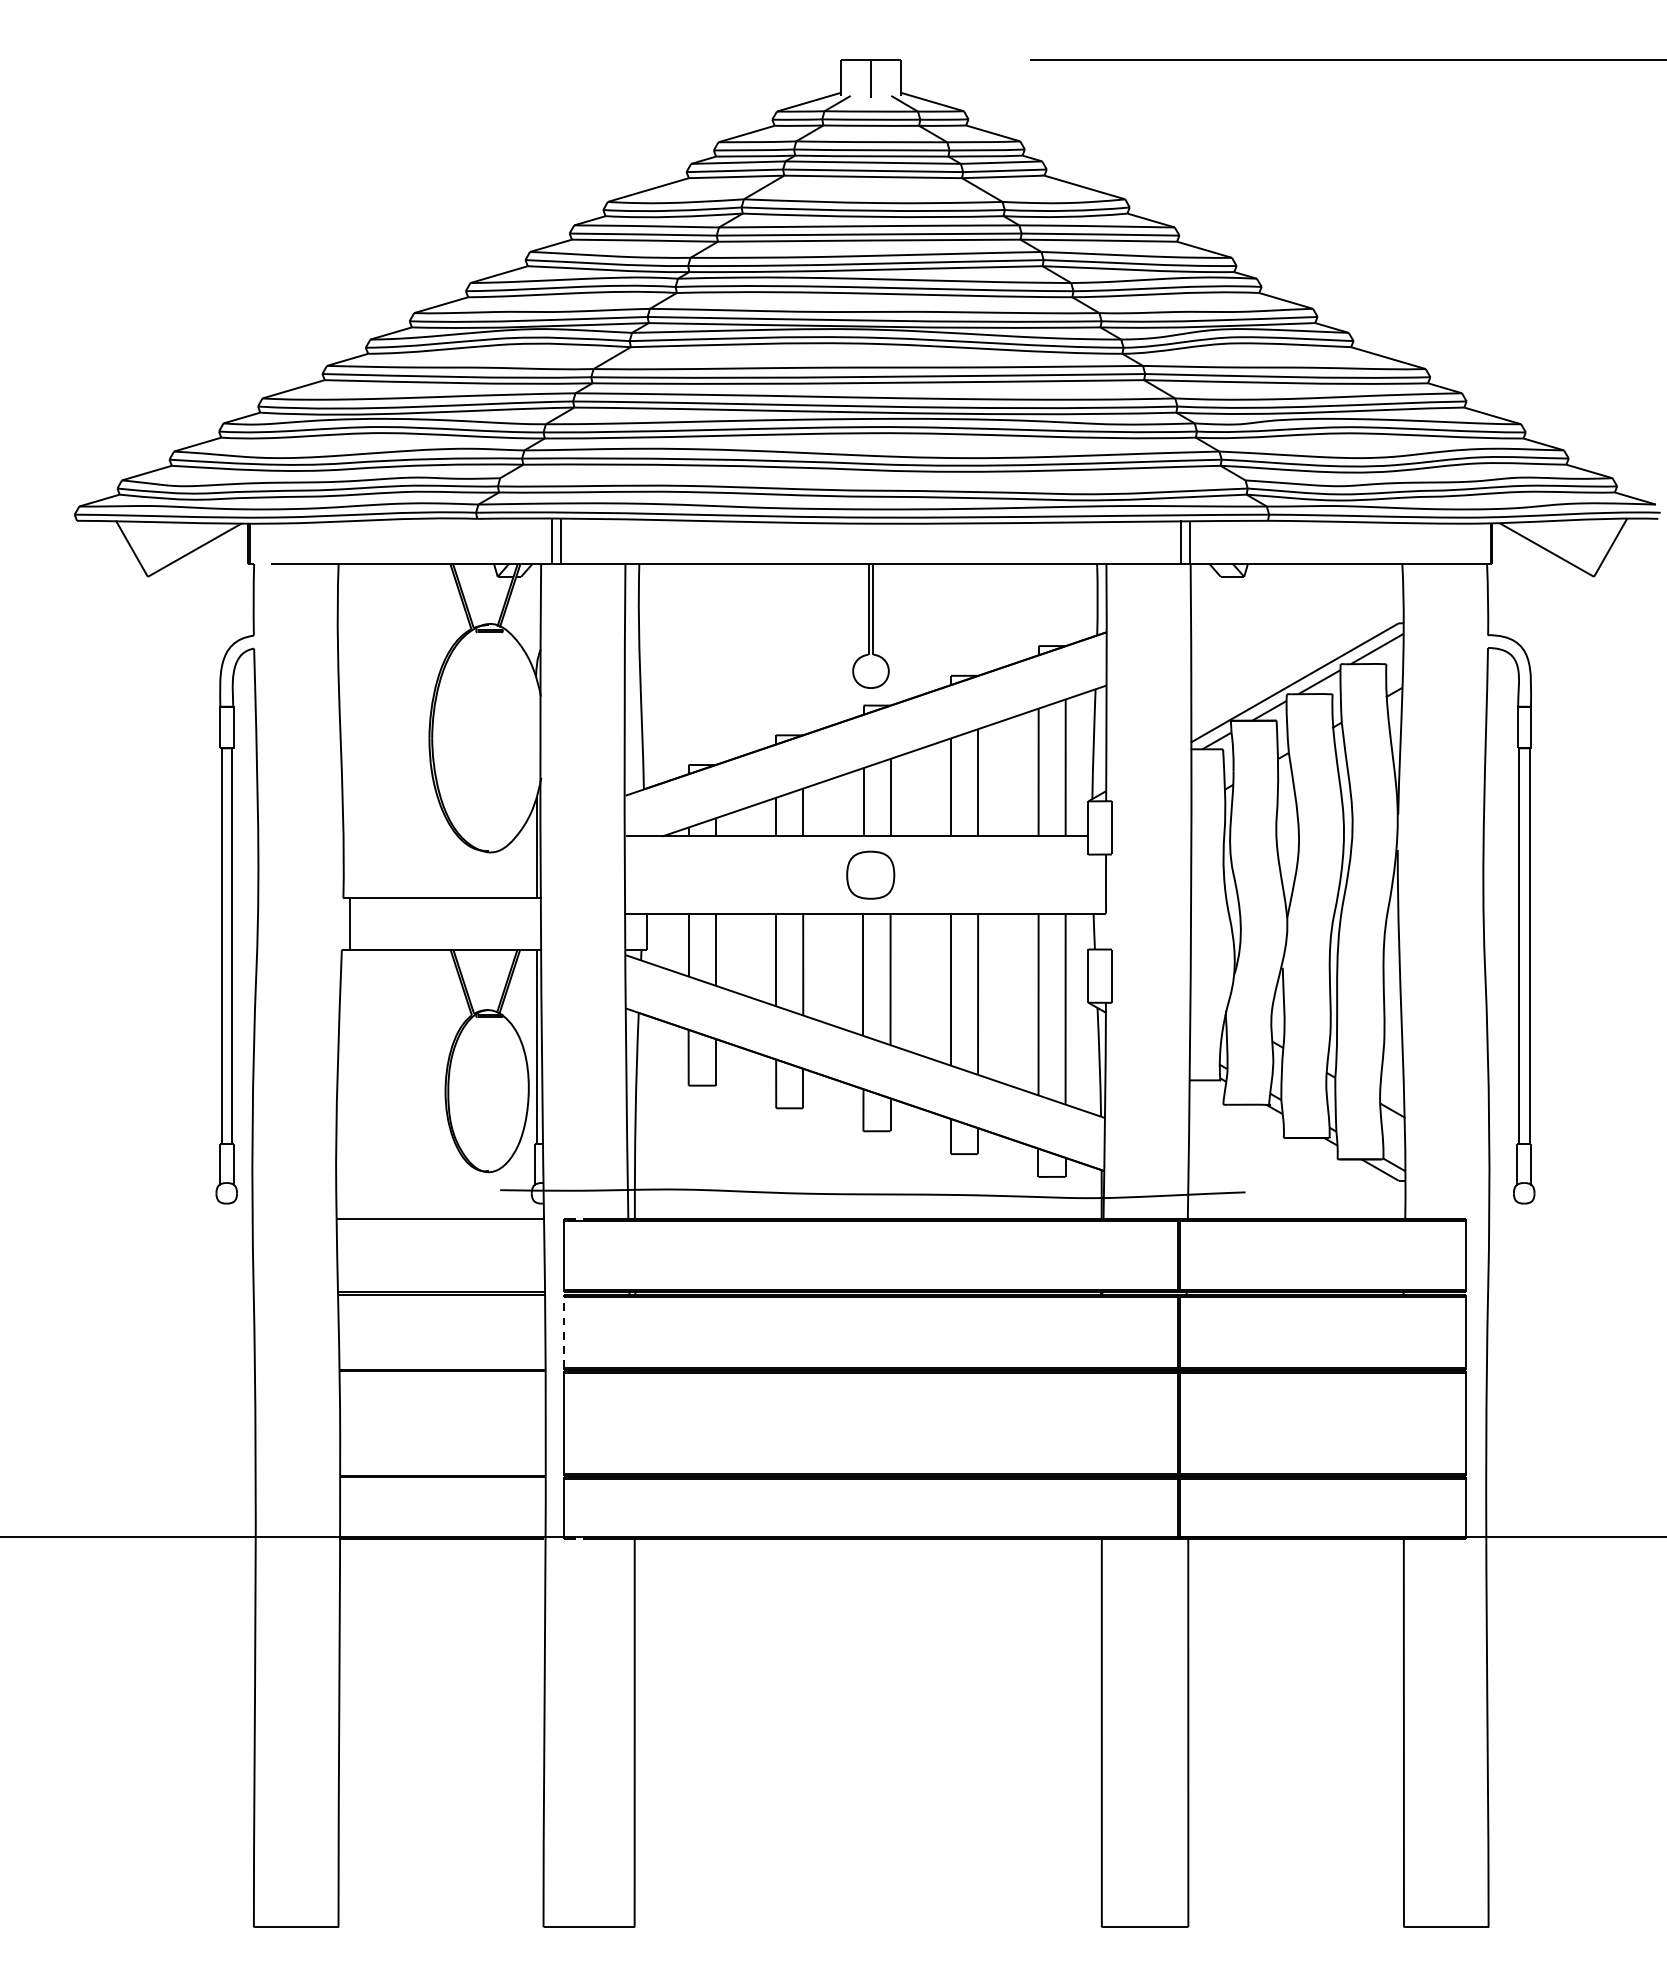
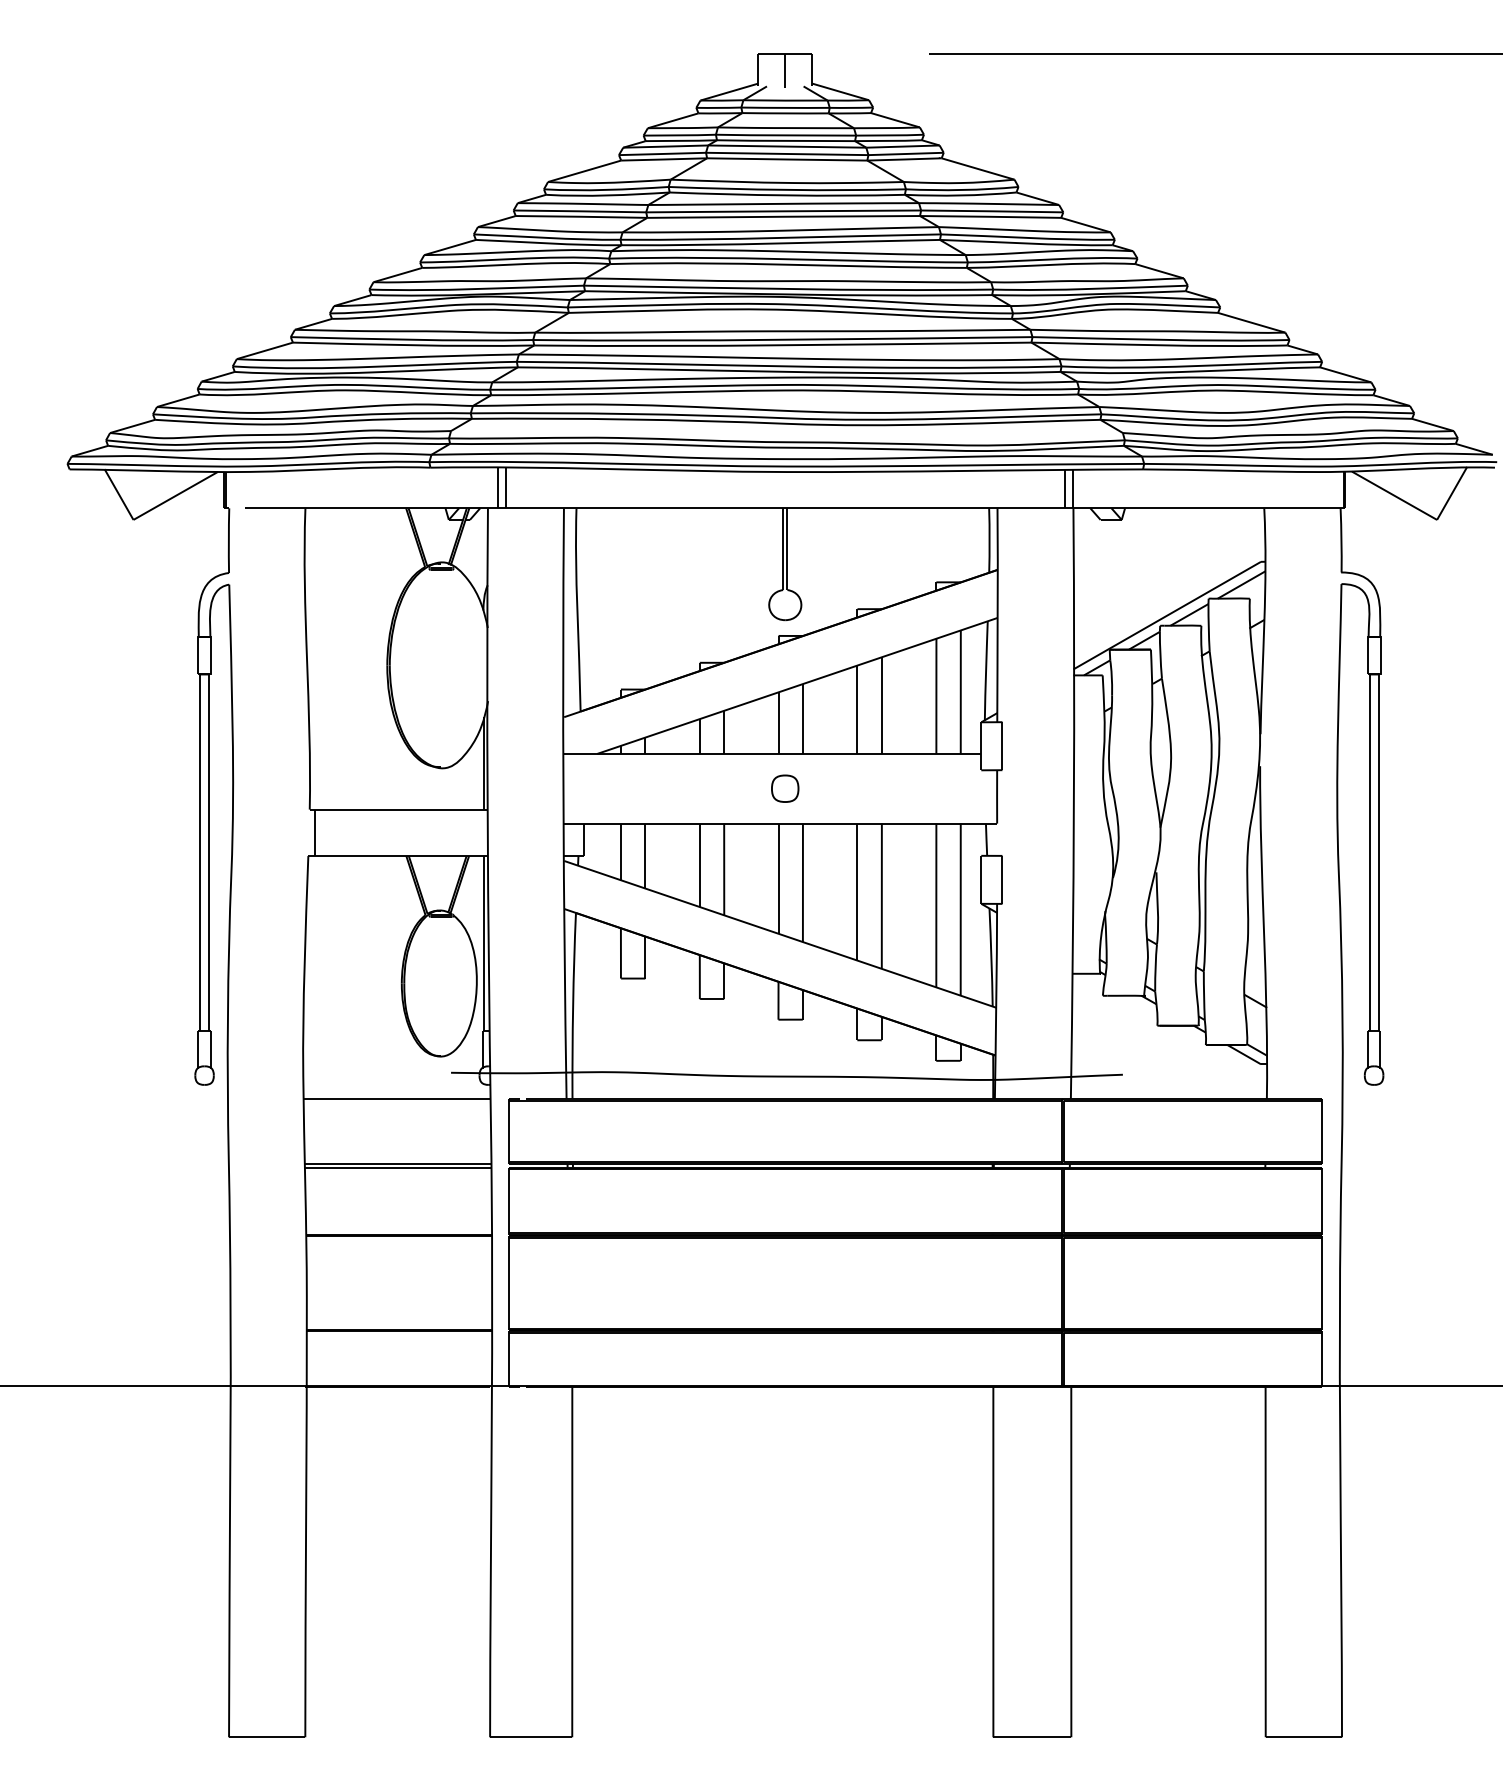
part: (871, 874) -> (785, 788), size x0.62
line: (563, 1332) -> (508, 1201), dashed -> solid

